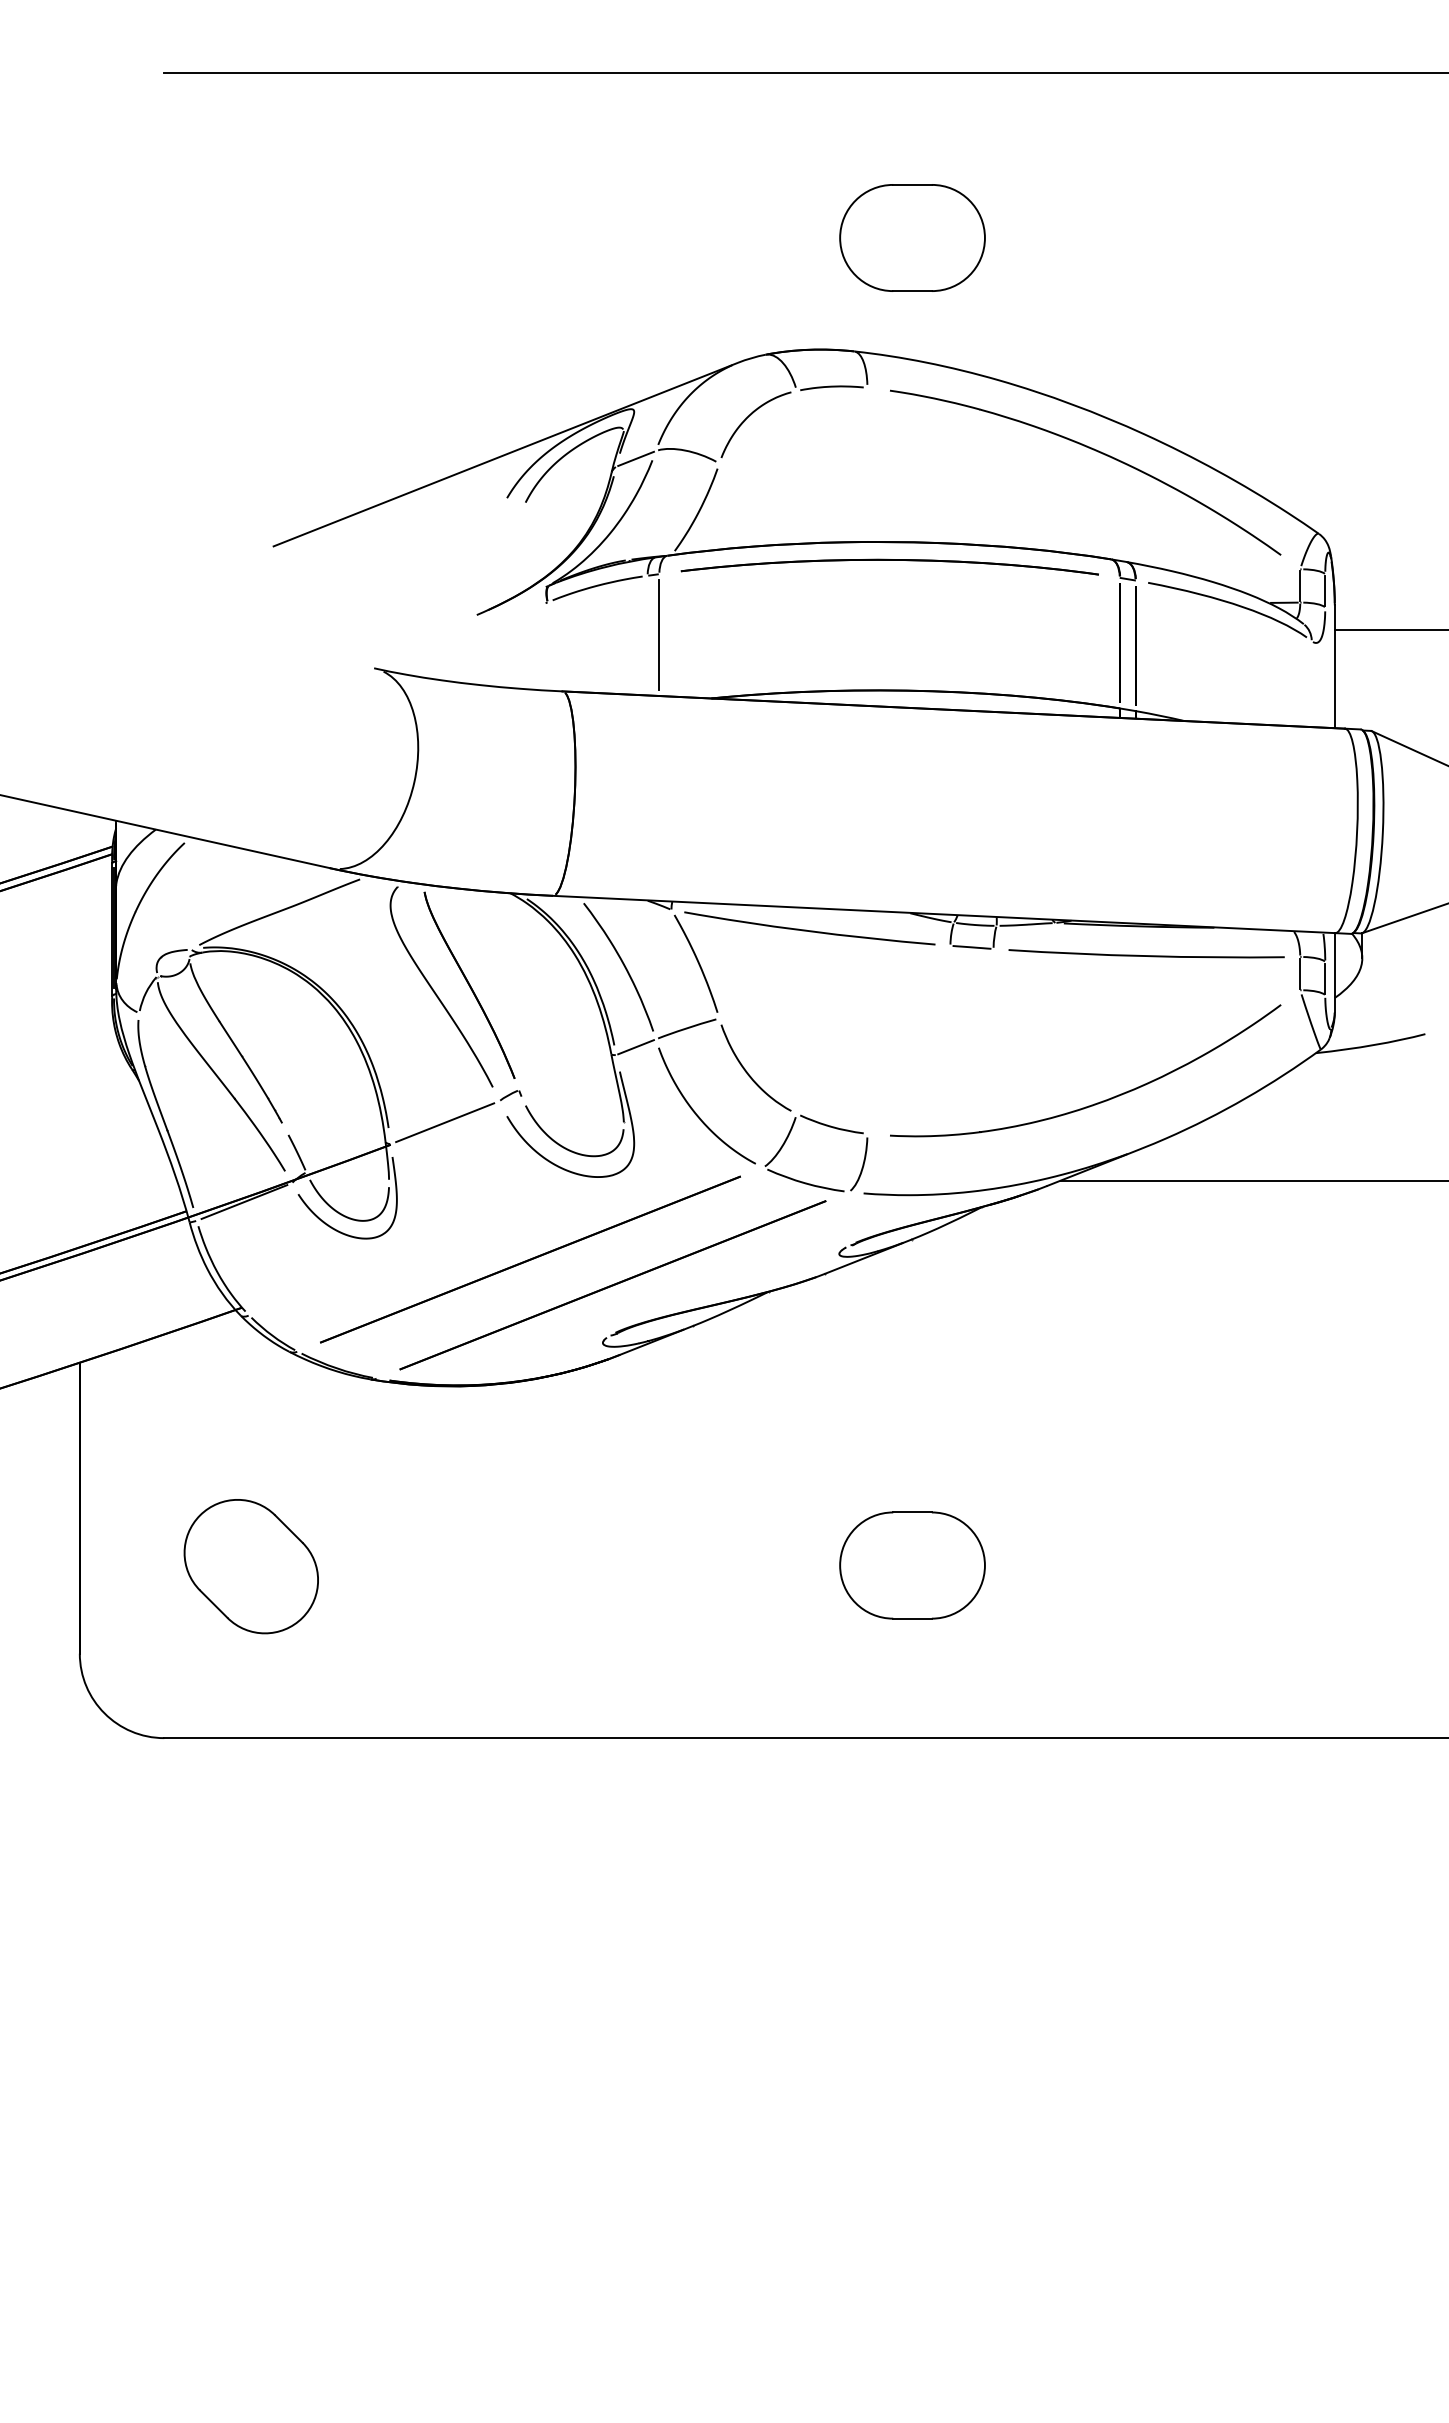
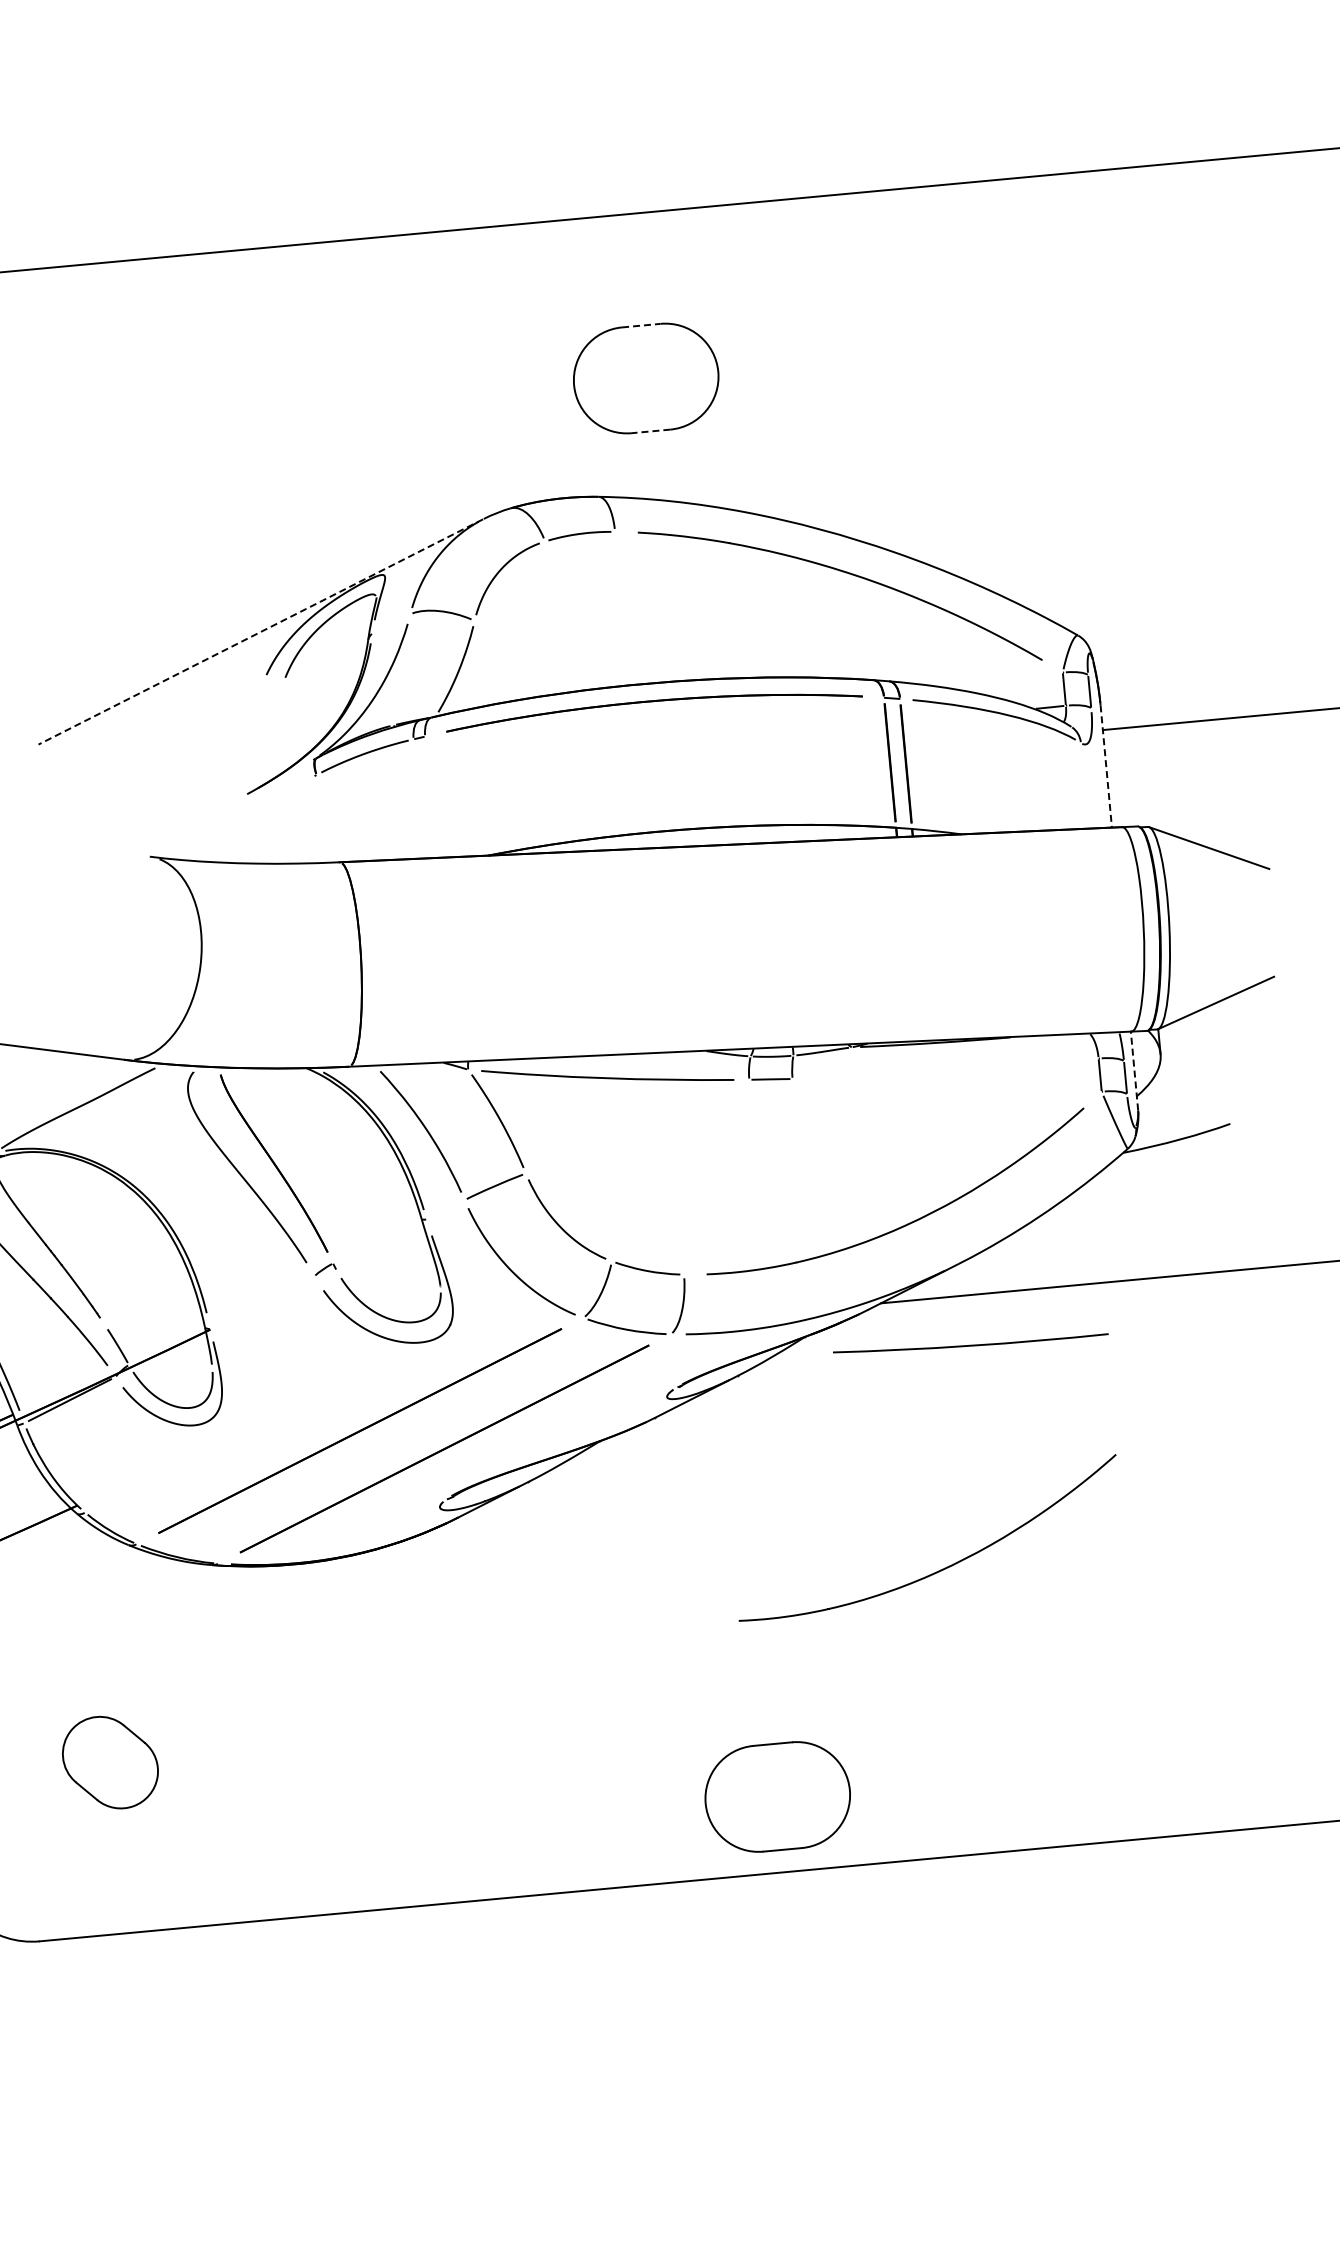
line: (913, 184) -> (642, 325), solid -> dashed
line: (912, 291) -> (651, 431), solid -> dashed
line: (504, 454) -> (259, 631), solid -> dashed
line: (635, 458) -> (390, 623), removed
line: (659, 634) -> (430, 796), removed
line: (1334, 667) -> (1106, 767), solid -> dashed
curve: (1146, 955) -> (970, 1345), moved
line: (1334, 972) -> (1134, 1070), solid -> dashed
line: (635, 1047) -> (445, 1210), removed
line: (445, 1122) -> (262, 1302), removed
curve: (1097, 1450) -> (942, 1568), added
part: (912, 1565) -> (777, 1796), moved
part: (250, 1566) -> (109, 1762), size x0.7

